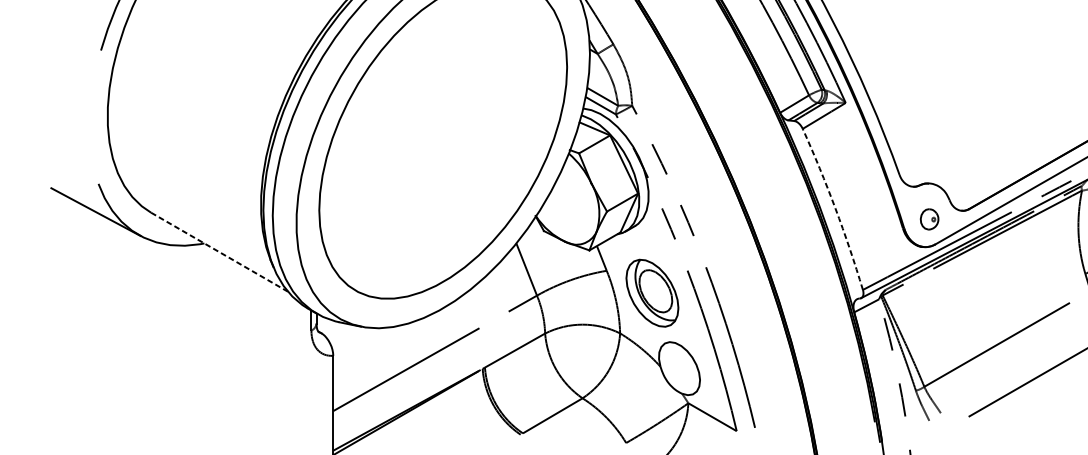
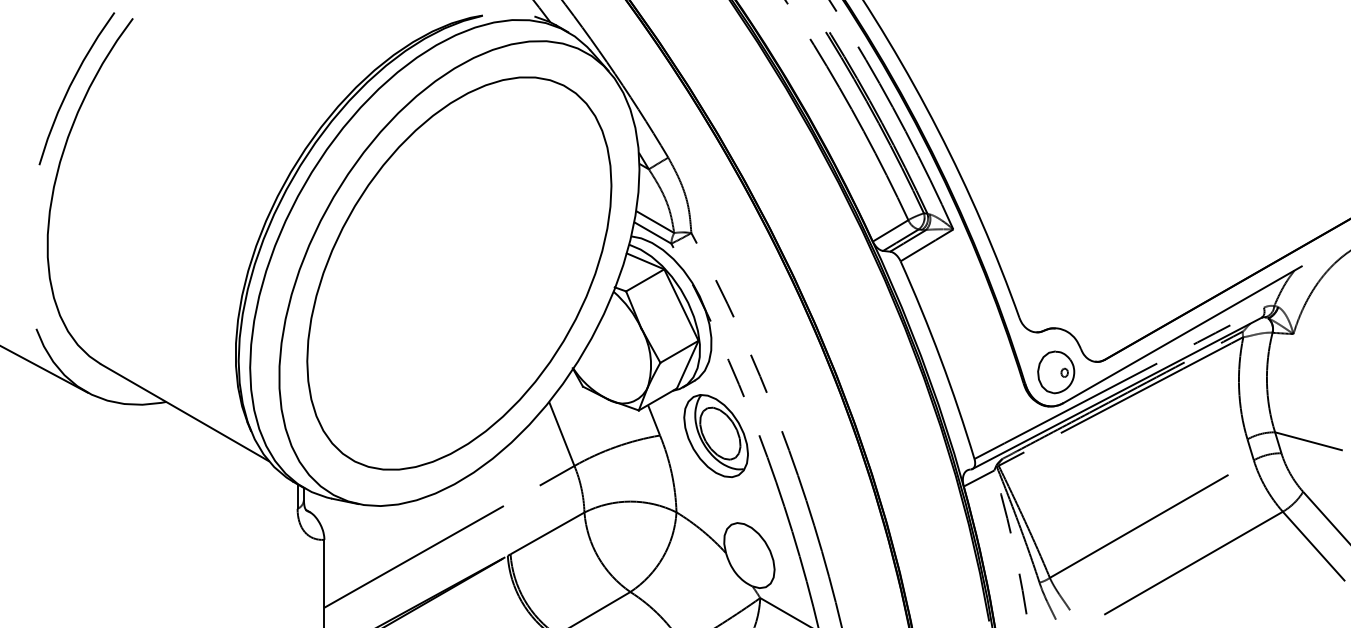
arc: (835, 208) -> (940, 358), dashed -> solid
part: (929, 219) -> (1056, 372), size x1.67
line: (219, 252) -> (184, 412), dashed -> solid
part: (651, 292) -> (715, 435), moved

